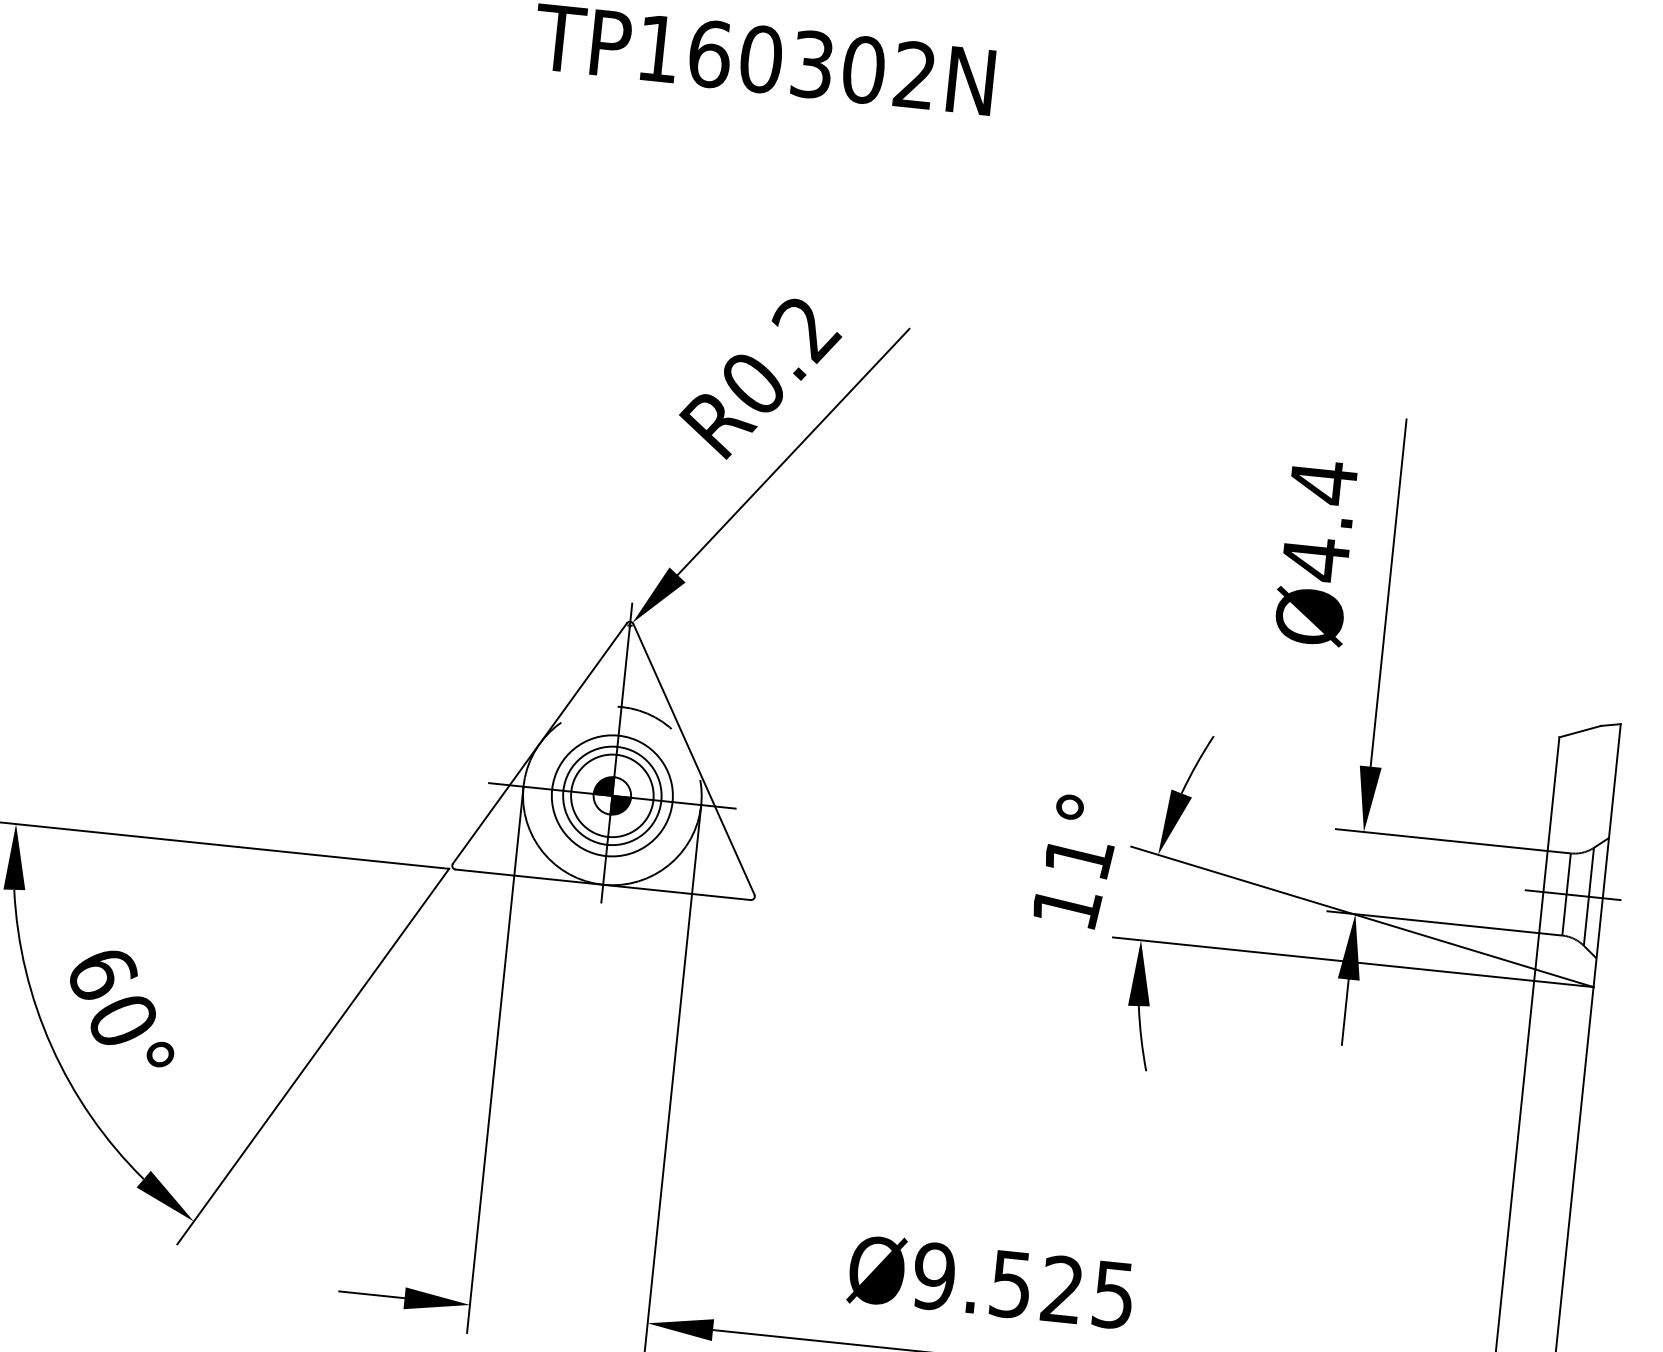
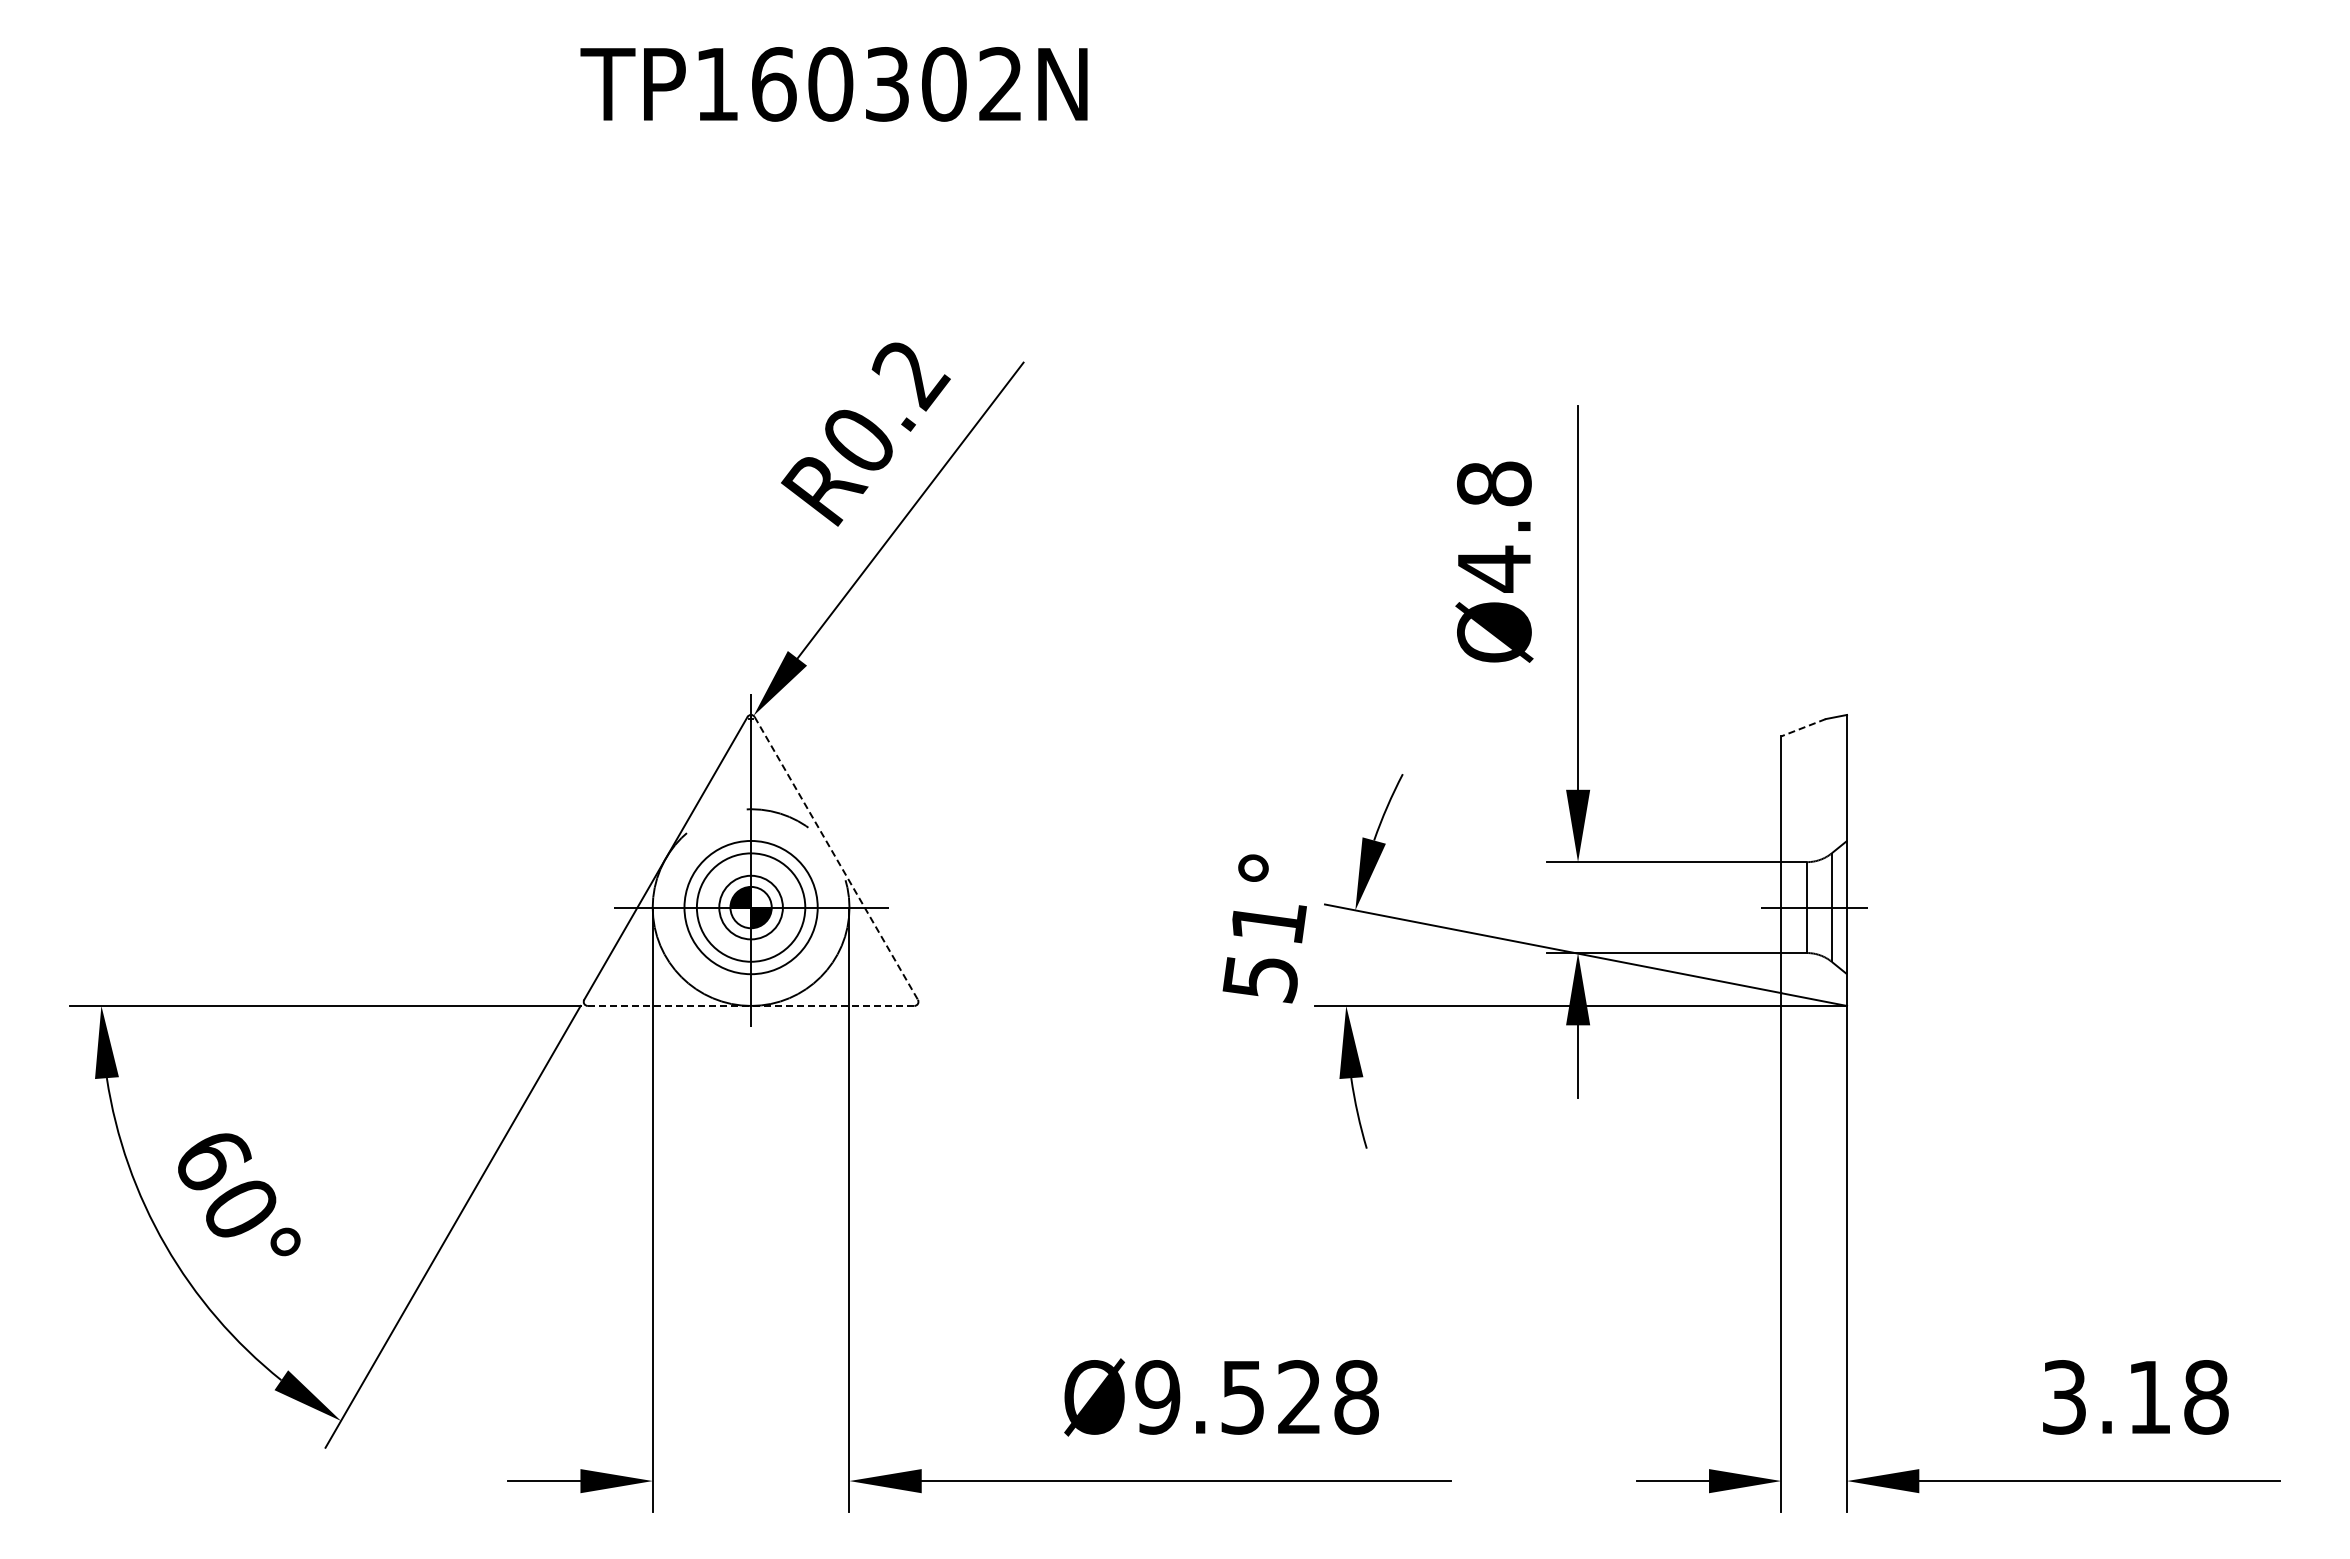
text: (1323, 482) -> (1494, 483), Ø4.4 -> Ø4.8
line: (1580, 731) -> (1803, 727), solid -> dashed
line: (694, 759) -> (836, 858), solid -> dashed
circle: (611, 795) -> (750, 907), size x0.7
line: (603, 884) -> (751, 1005), solid -> dashed
text: (1065, 909) -> (1260, 980), 11° -> 51°
text: (1113, 1295) -> (1356, 1397), Ø9.525 -> Ø9.528

